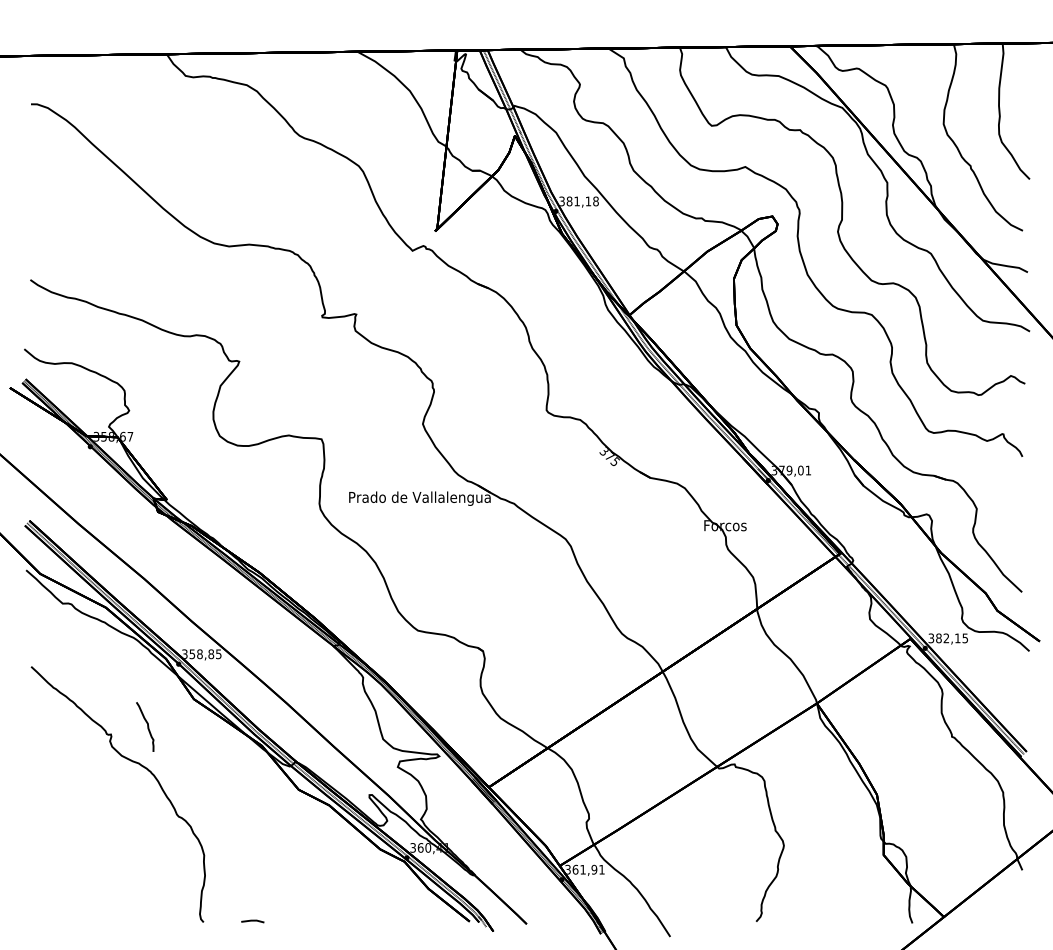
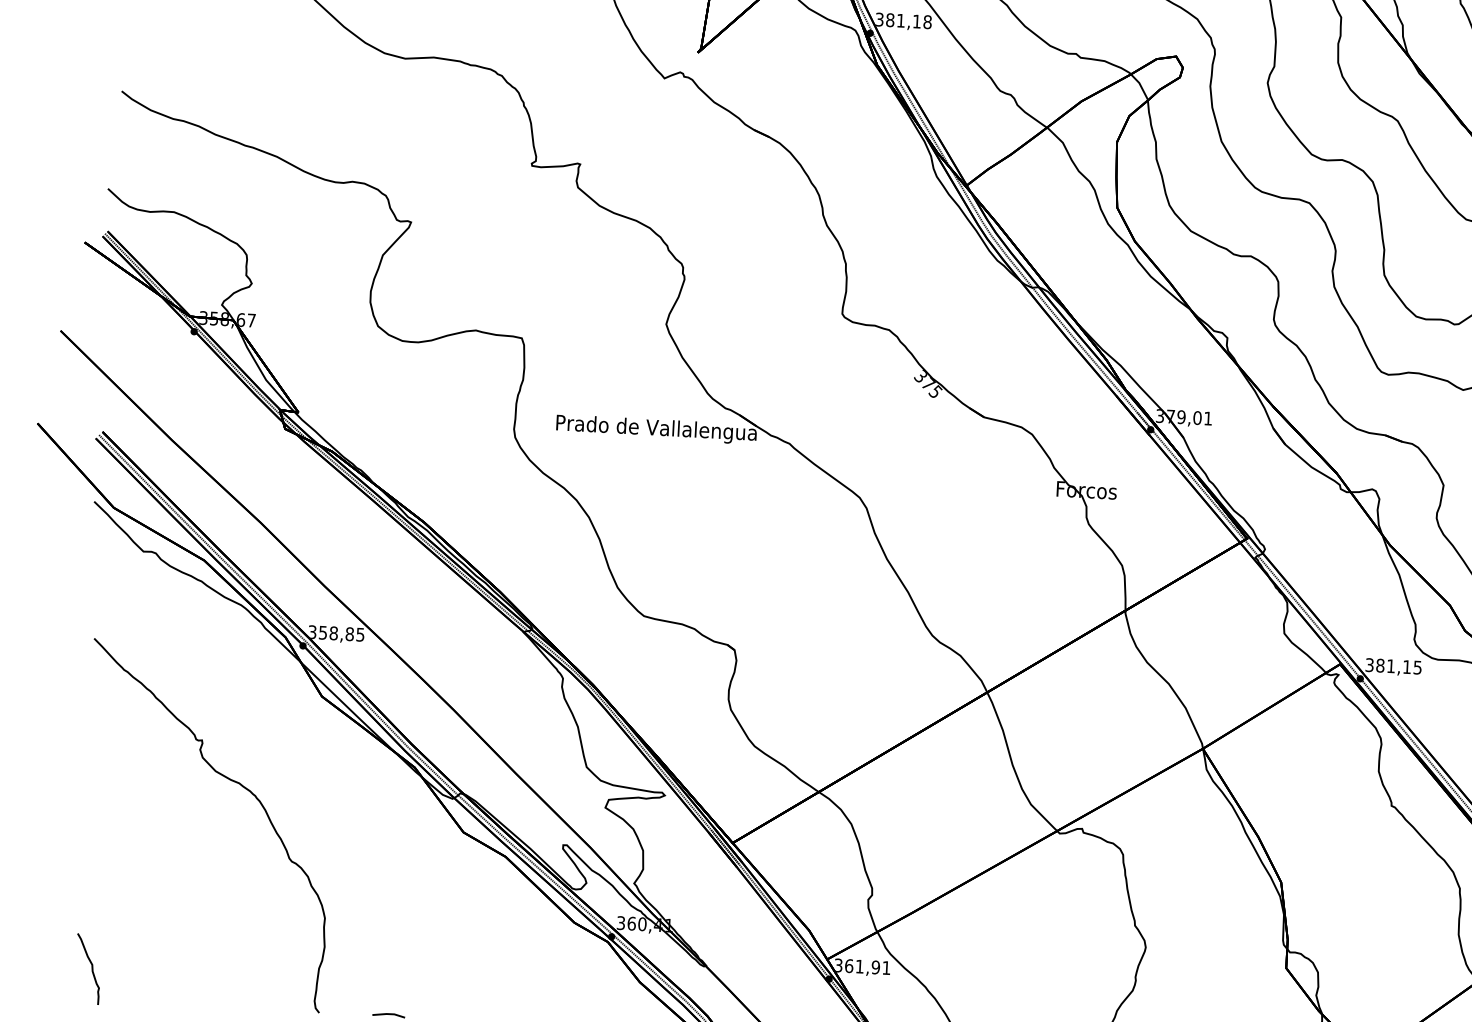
text: (945, 637) -> (1389, 664), 382,15 -> 381,15
curve: (147, 726) -> (91, 968), moved

